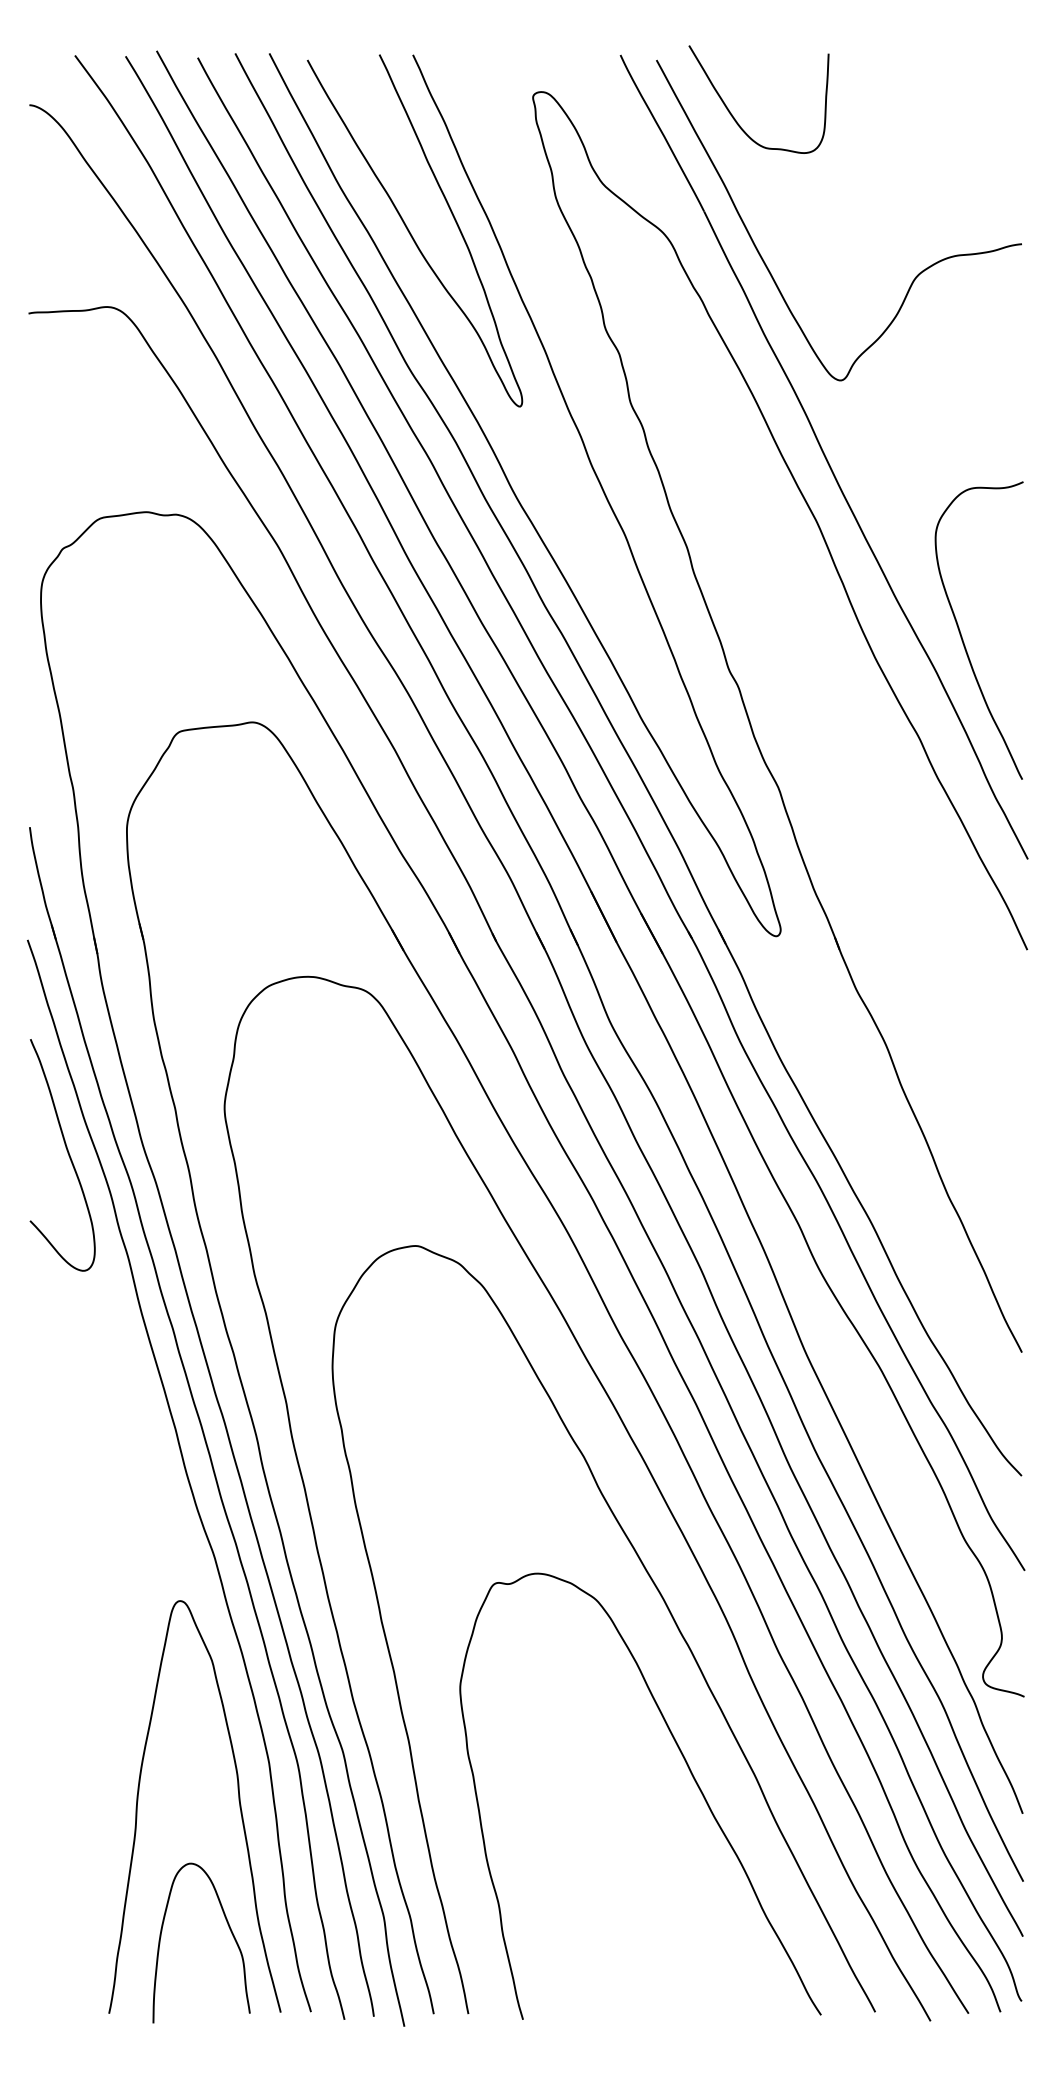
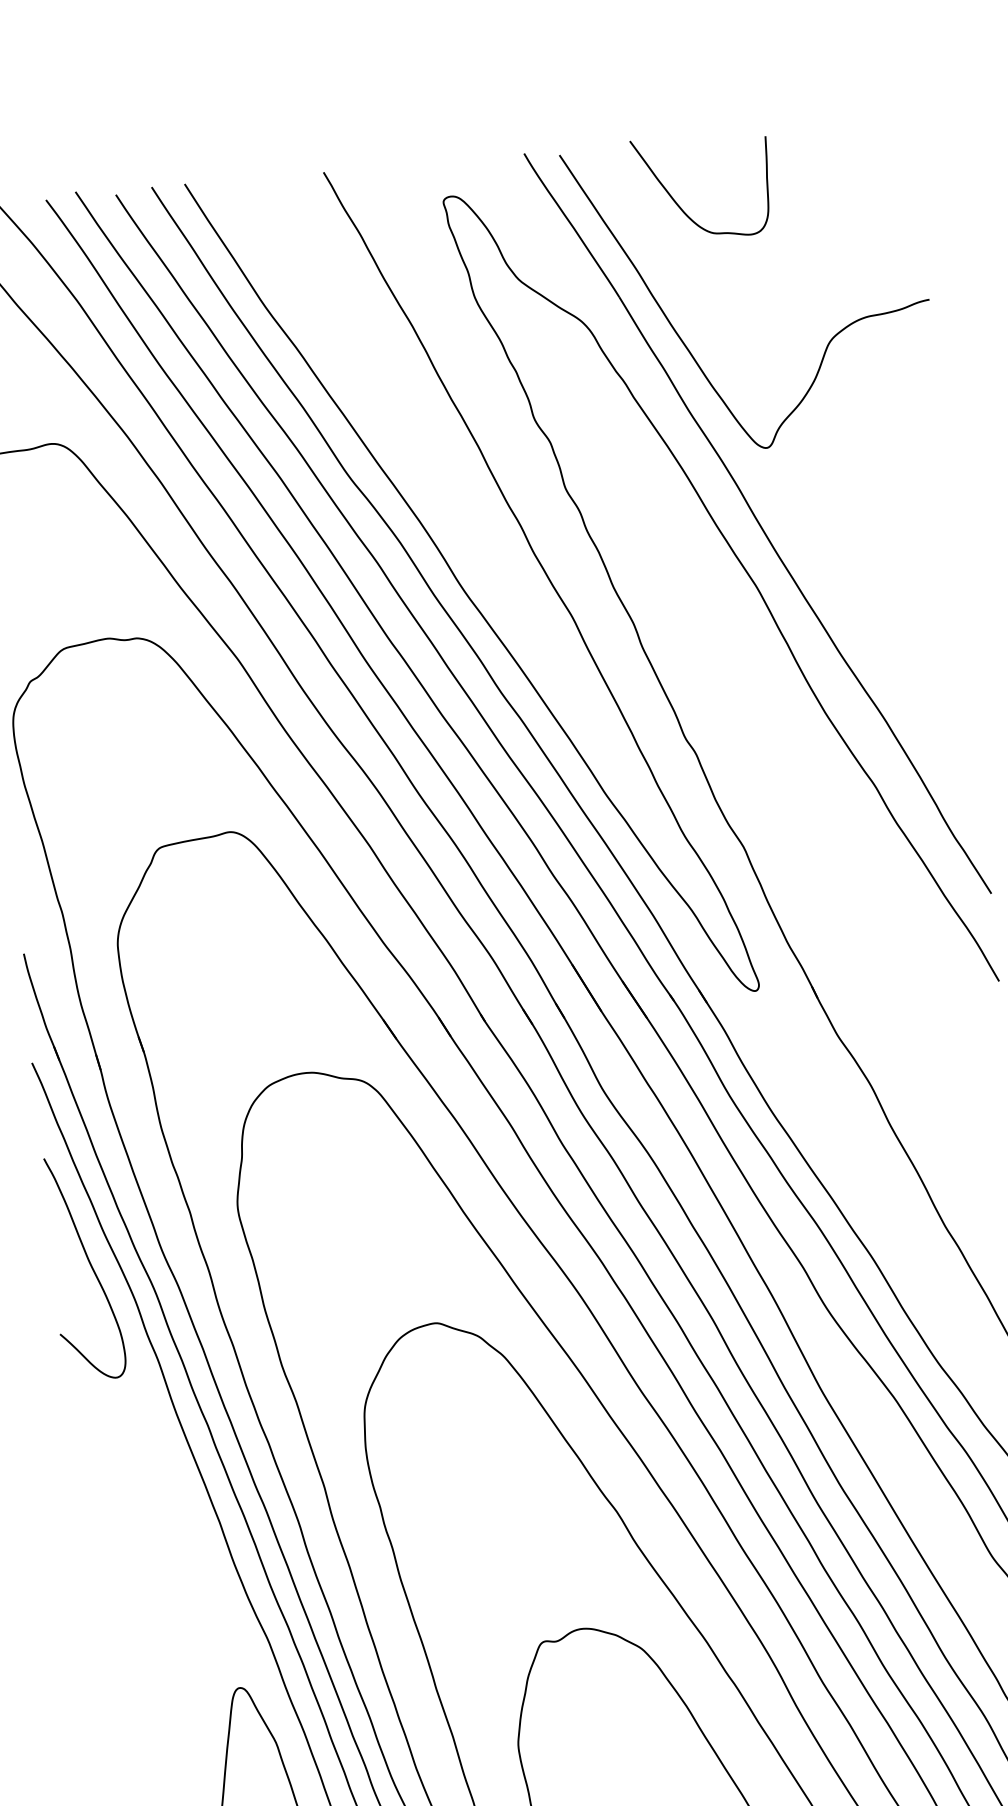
curve: (735, 118) -> (681, 207), moved
curve: (411, 233) -> (338, 345), removed
curve: (962, 636) -> (907, 684), removed

